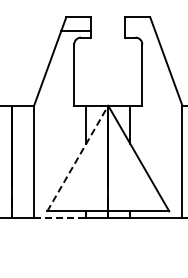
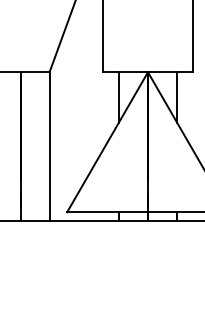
line: (77, 158) -> (107, 142), dashed -> solid
line: (60, 218) -> (84, 221), dashed -> solid

